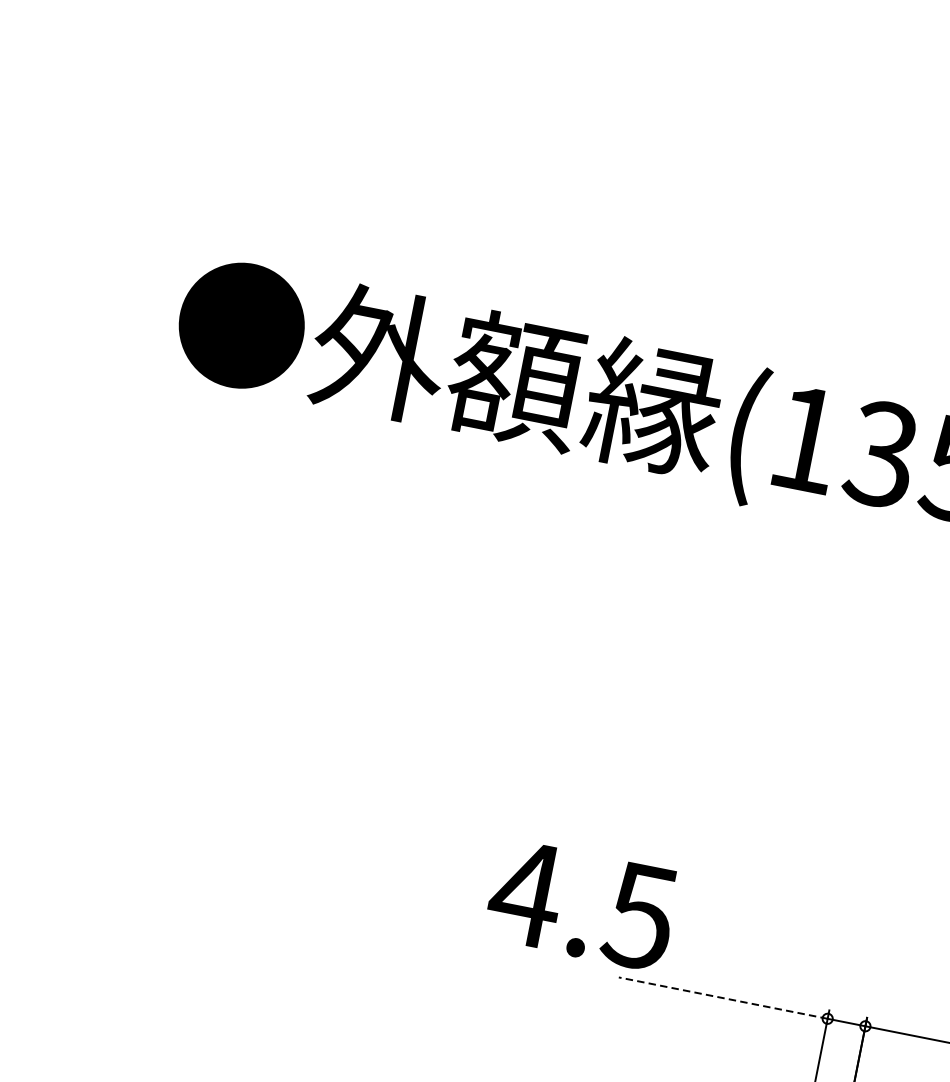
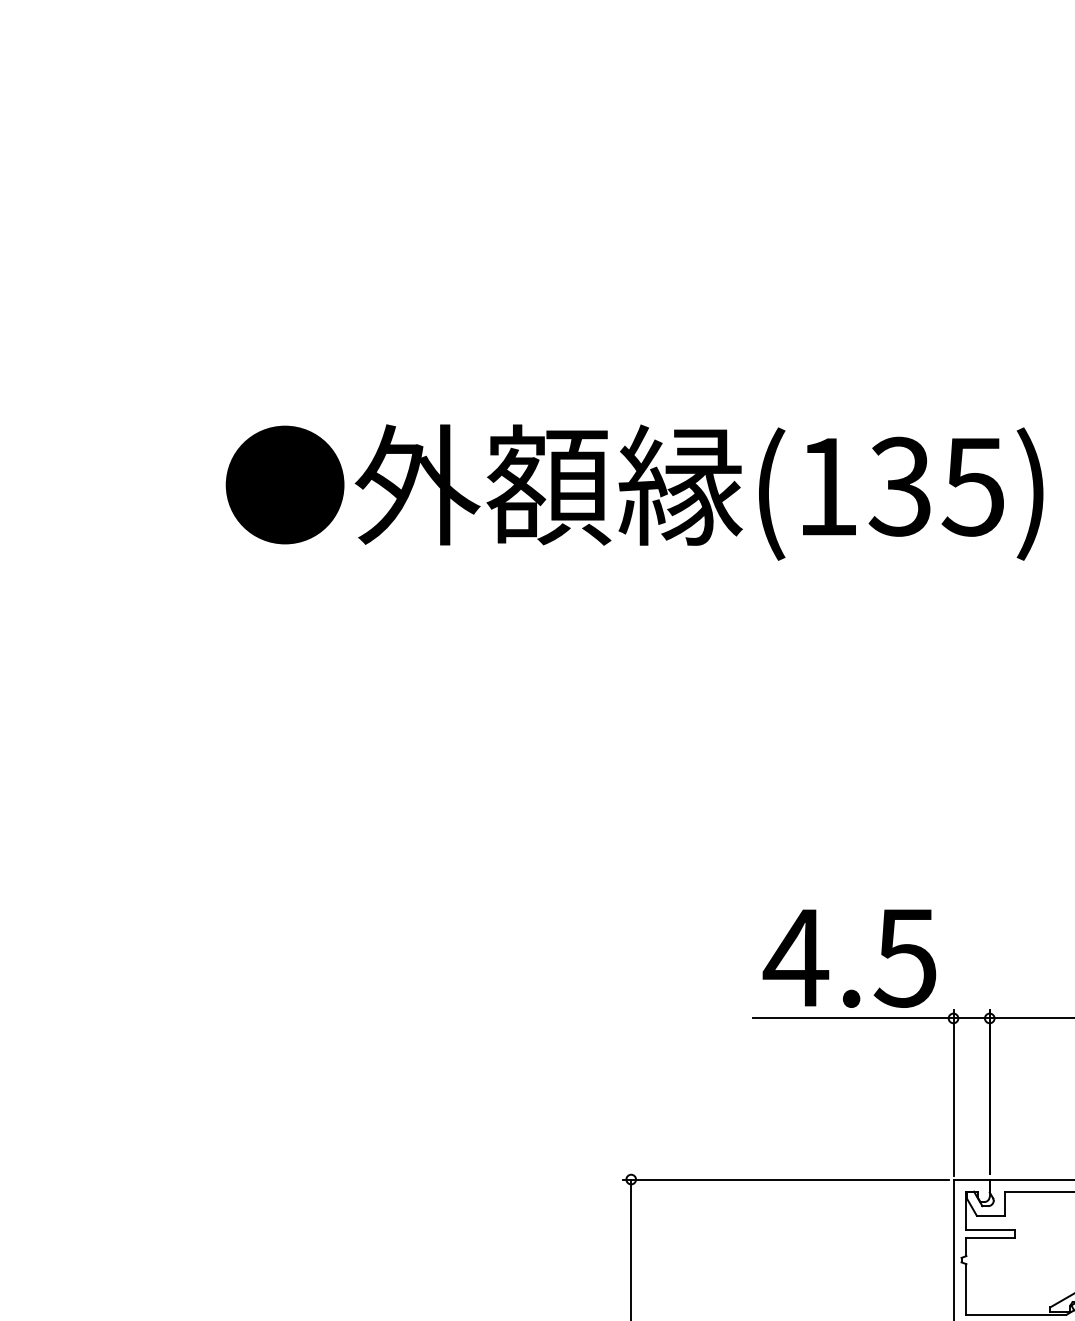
text: (581, 905) -> (849, 958), moved
line: (722, 998) -> (852, 1018), dashed -> solid

